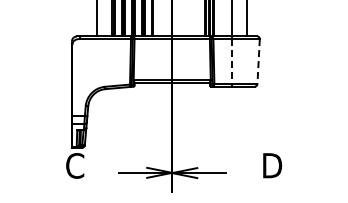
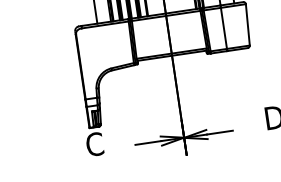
line: (232, 61) -> (224, 28), dashed -> solid
line: (258, 61) -> (247, 24), dashed -> solid

